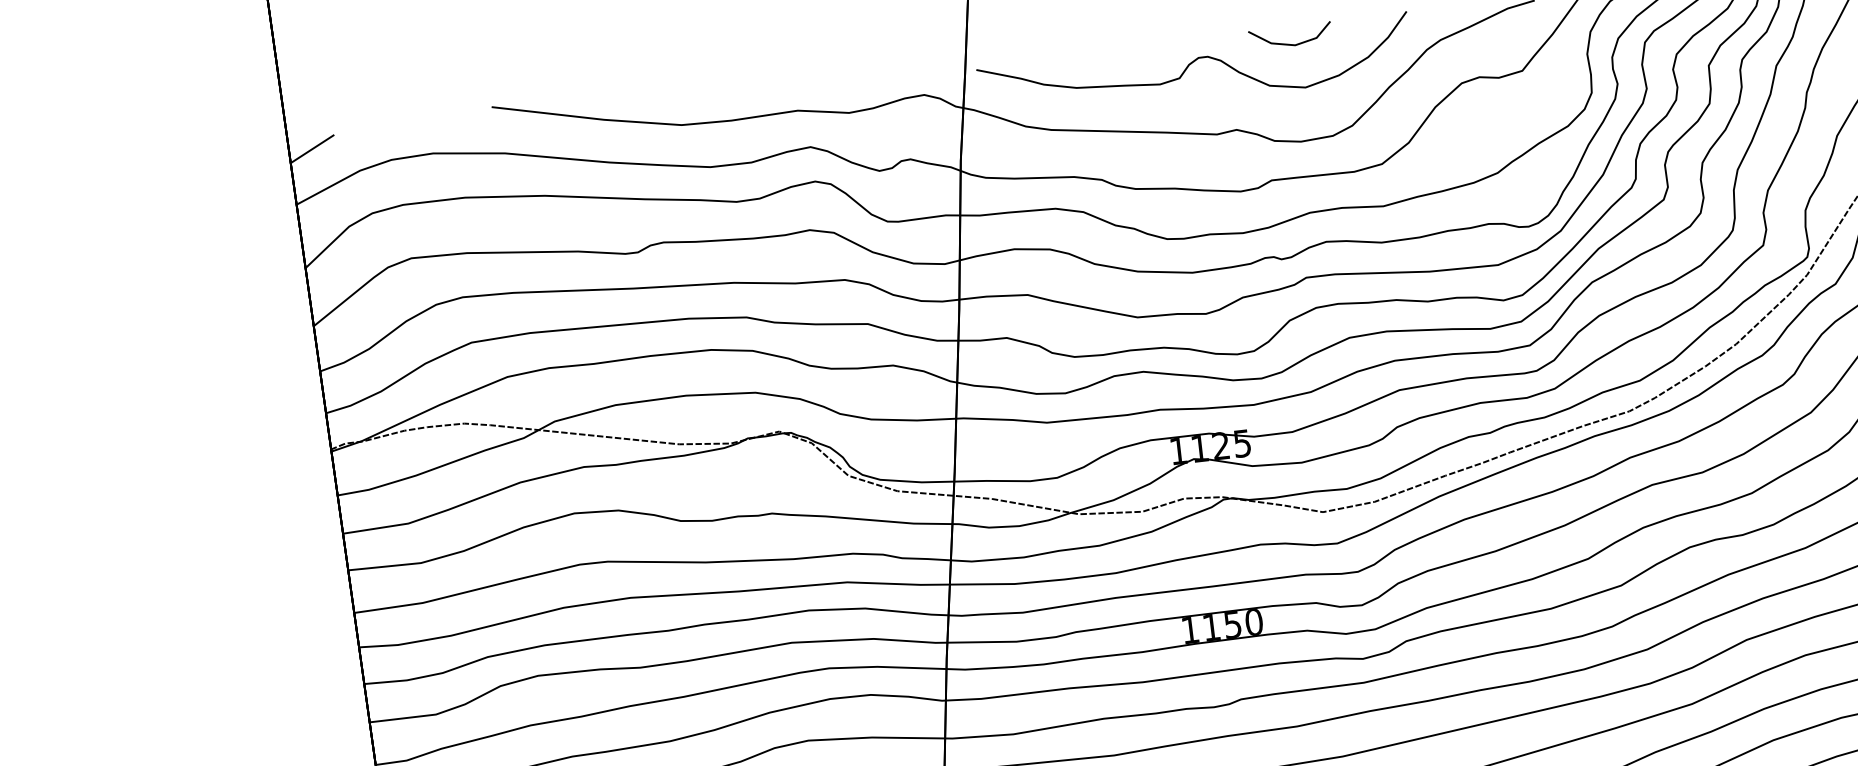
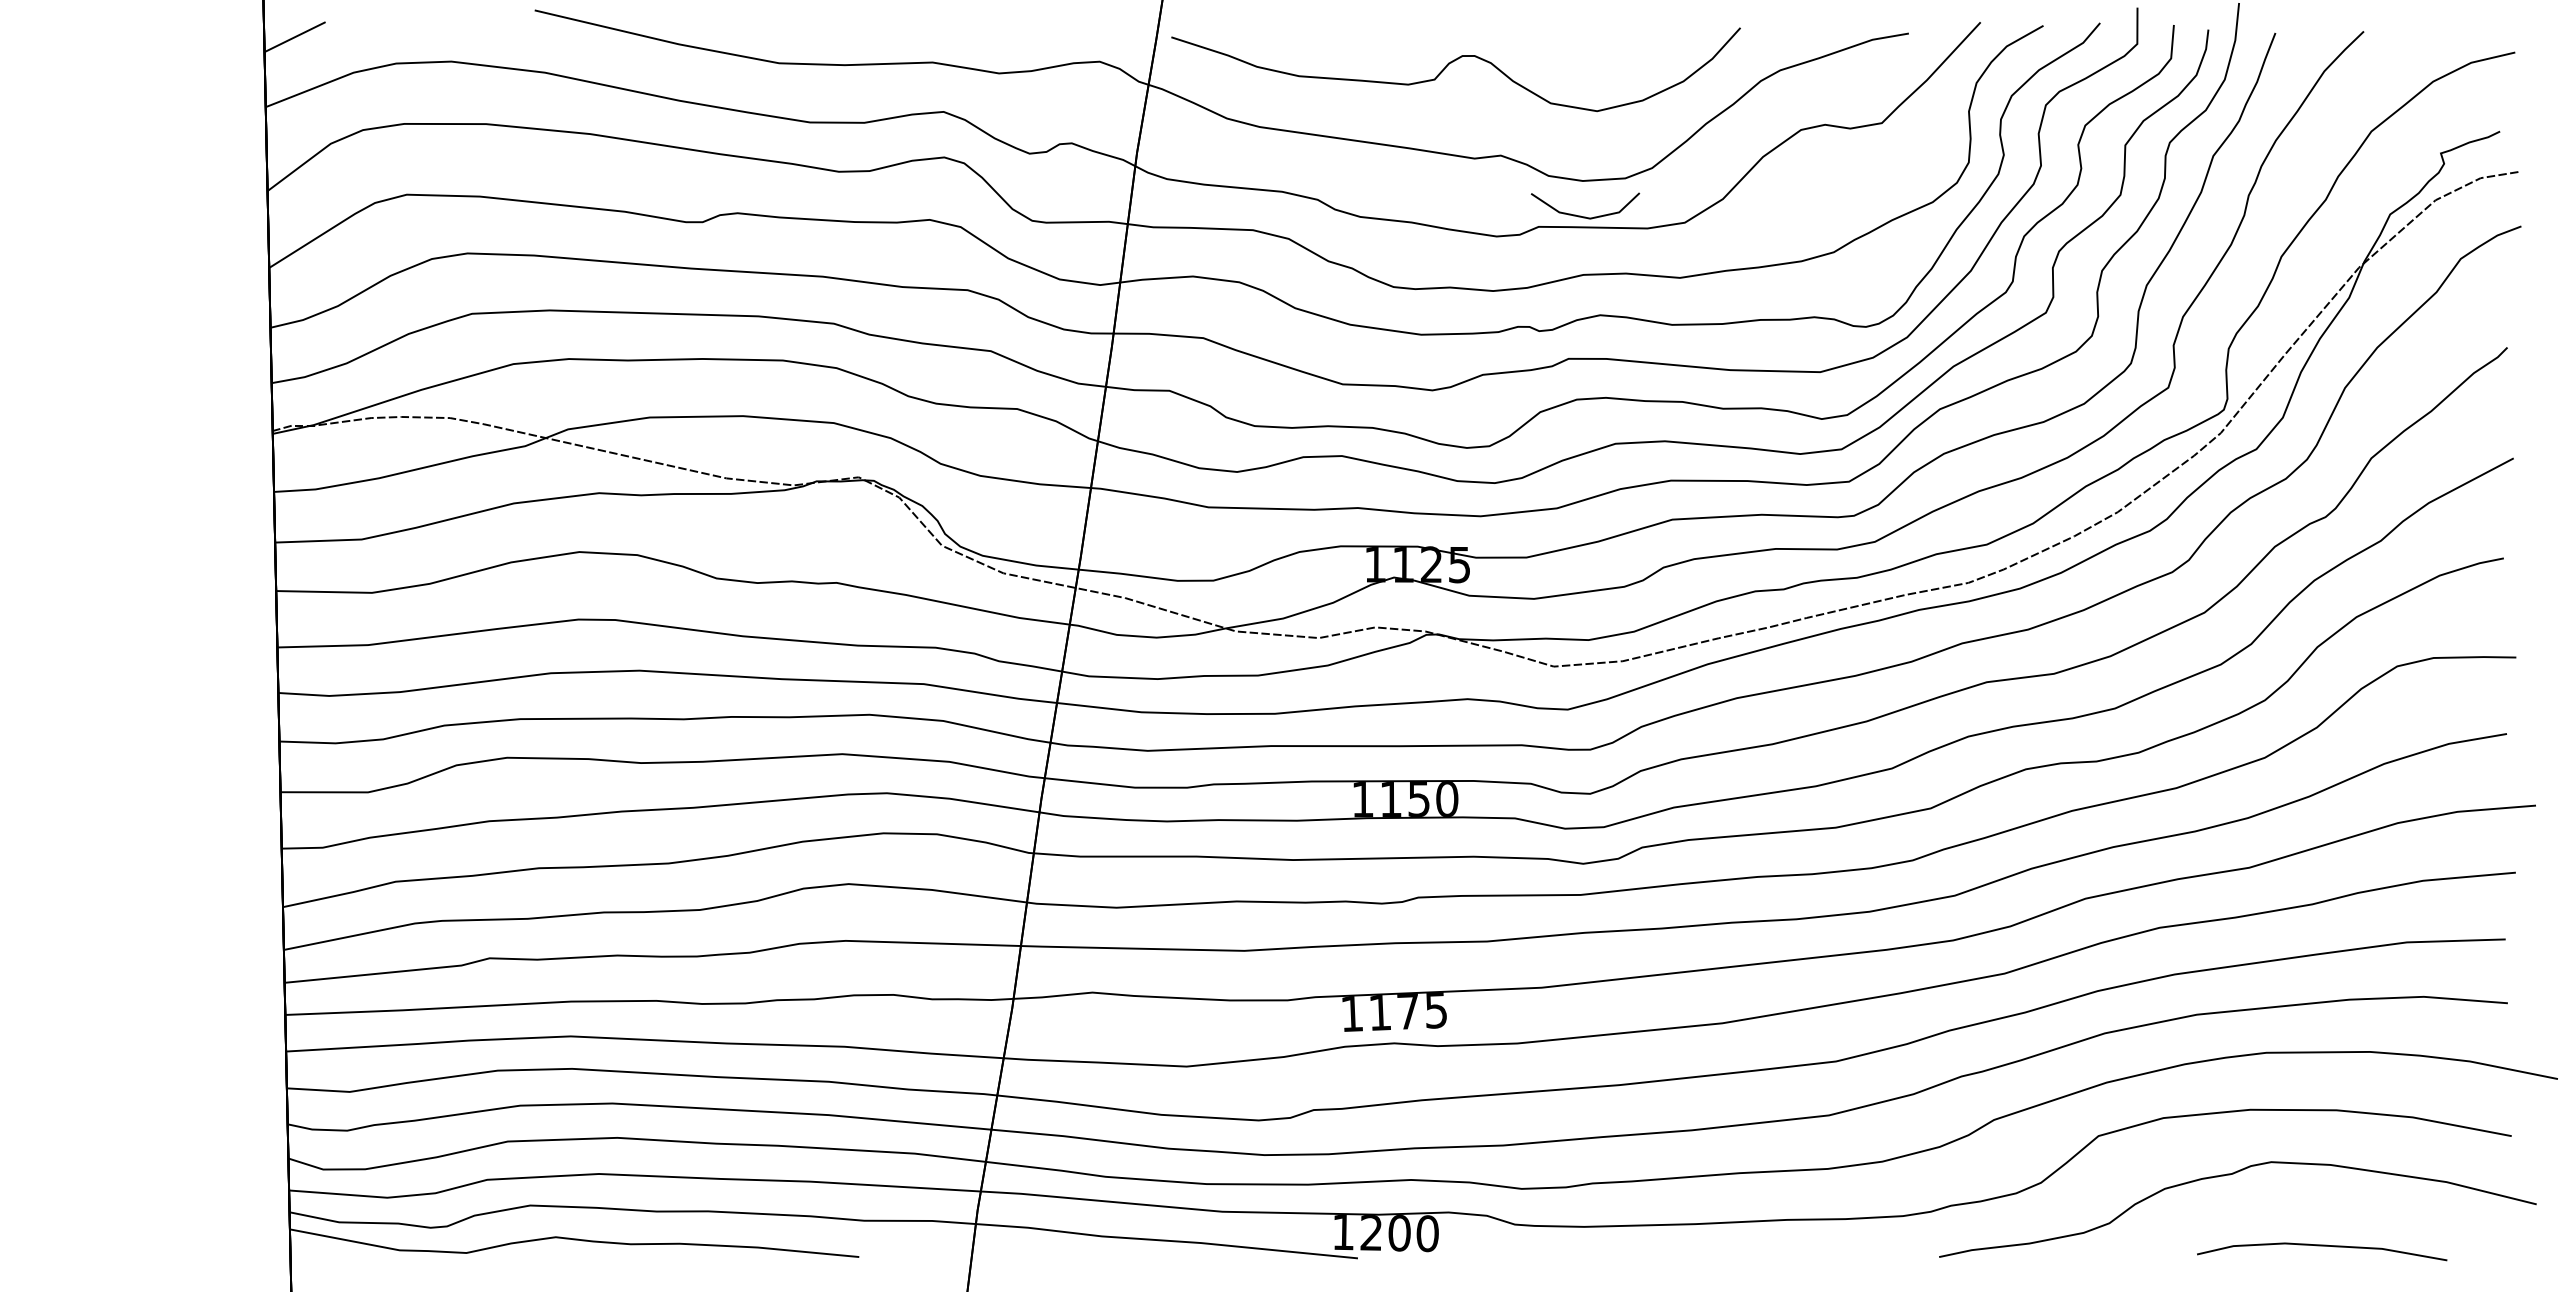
line: (1291, 44) -> (1585, 216), moved

